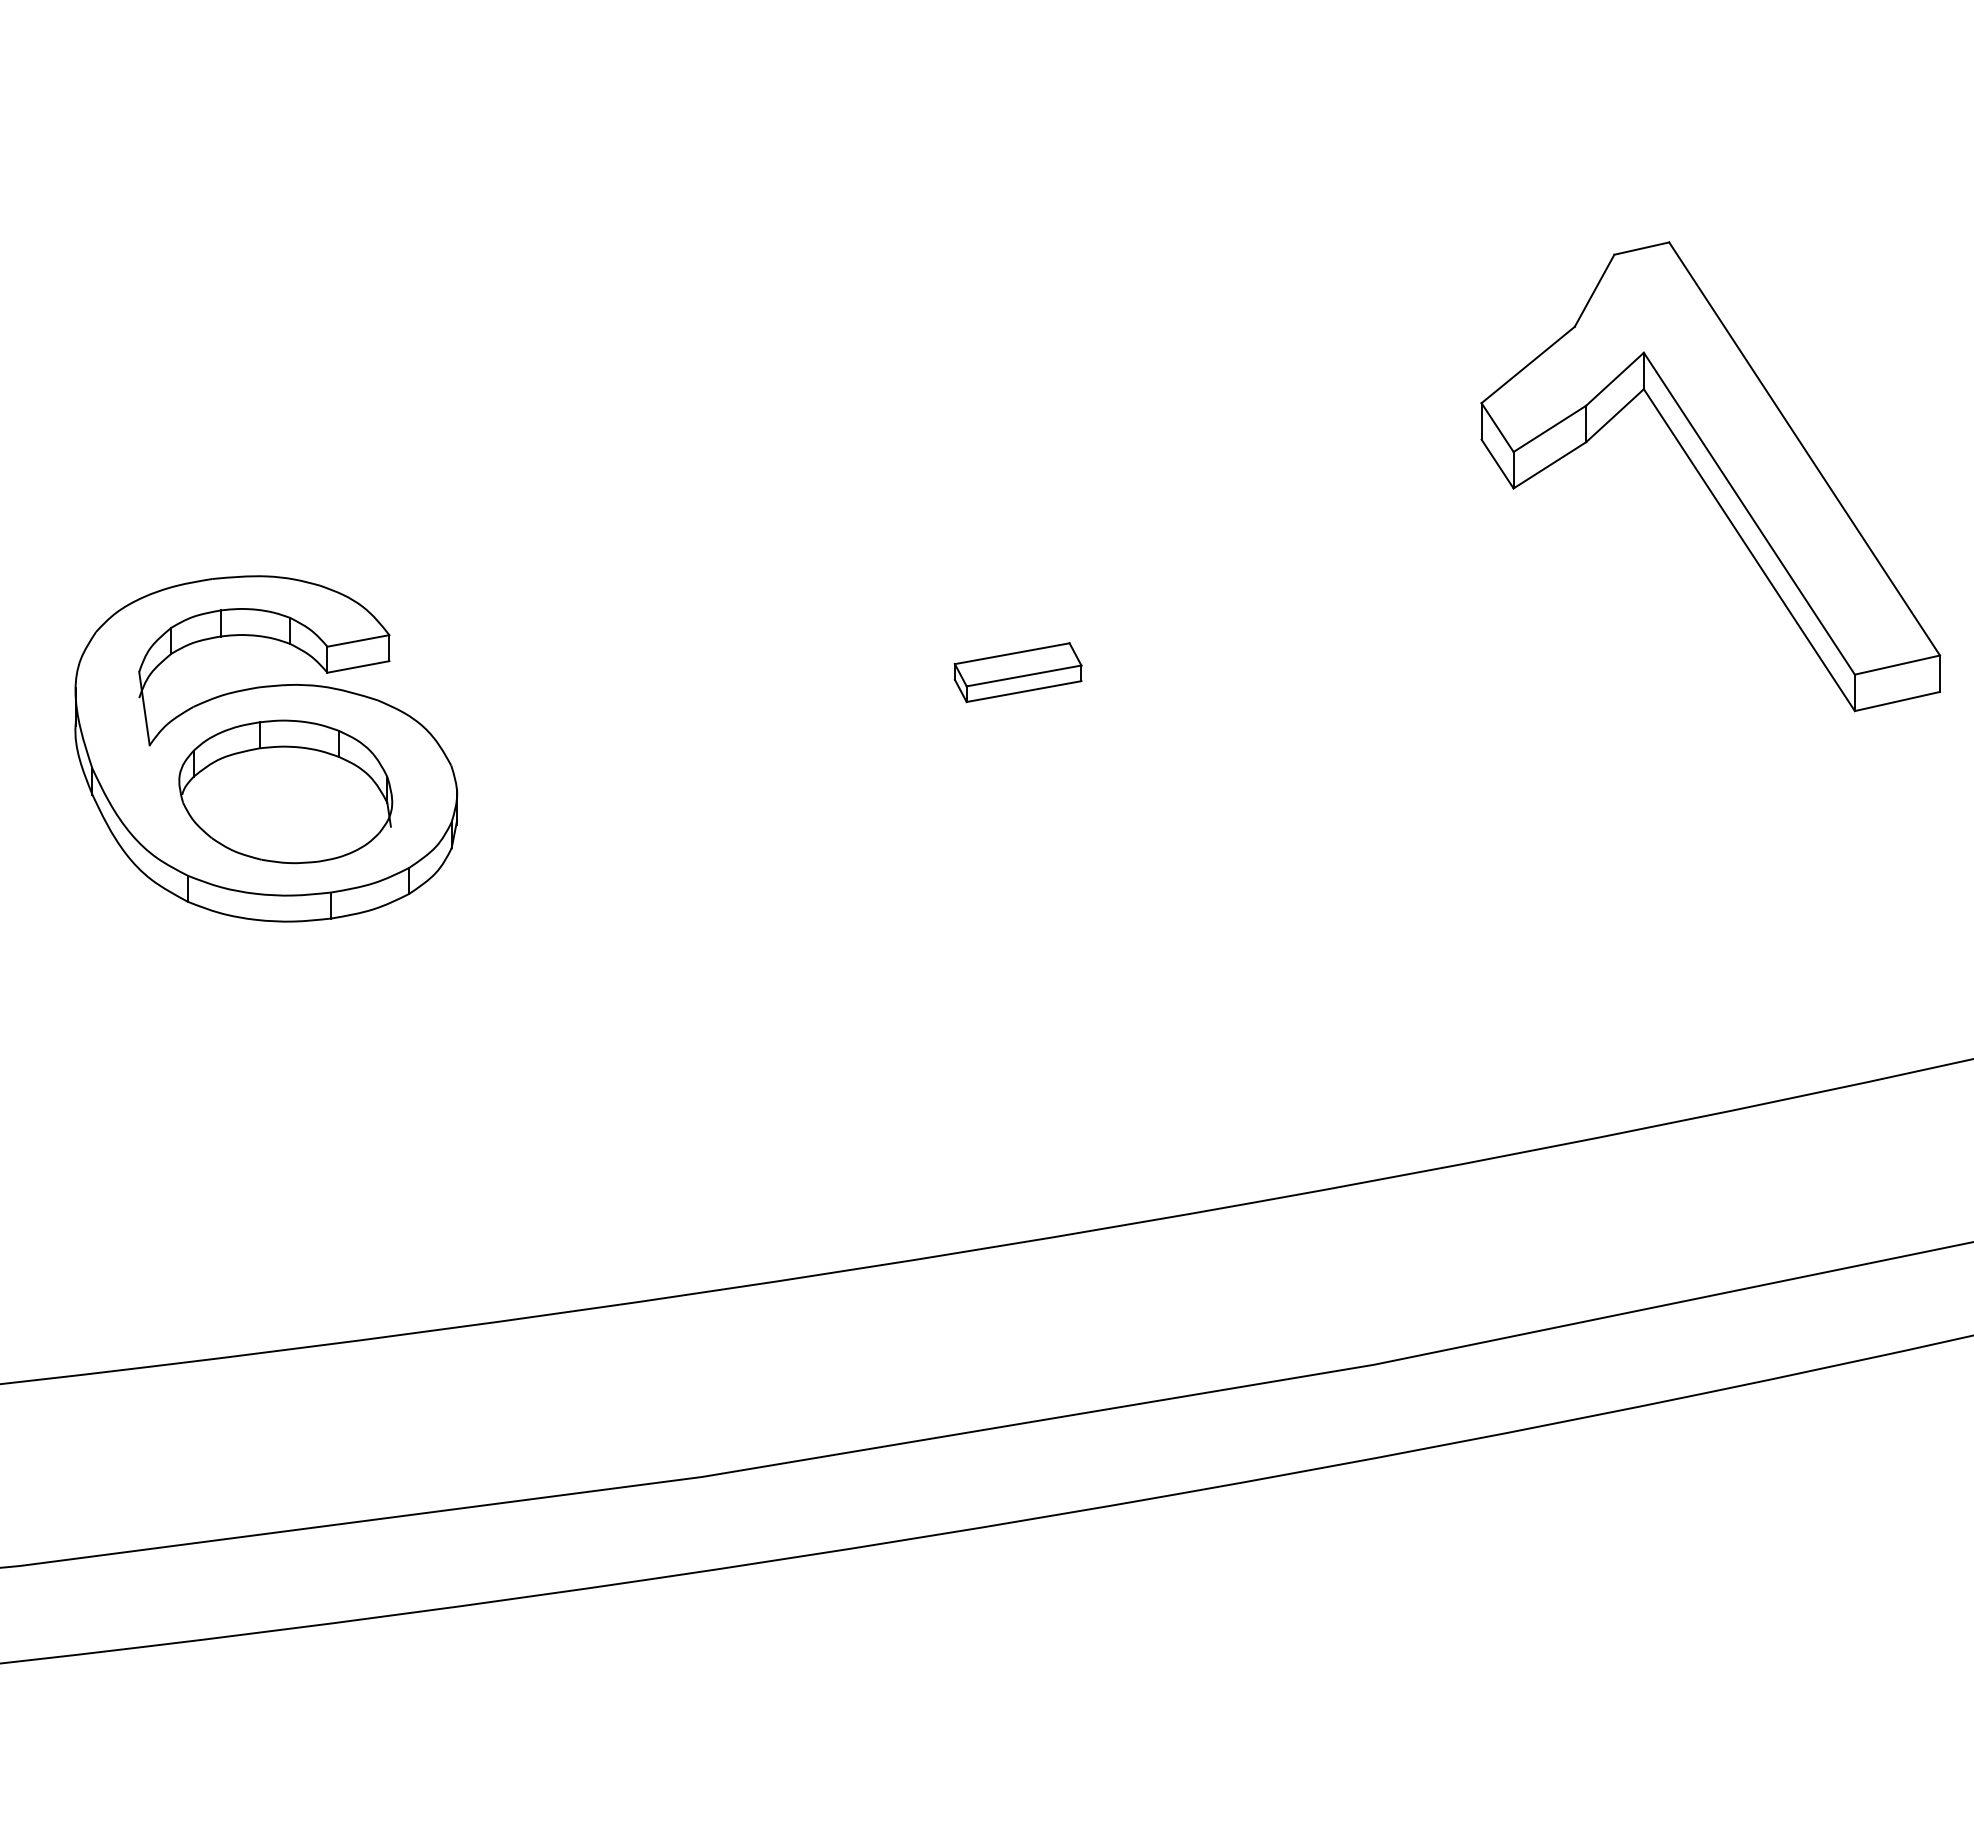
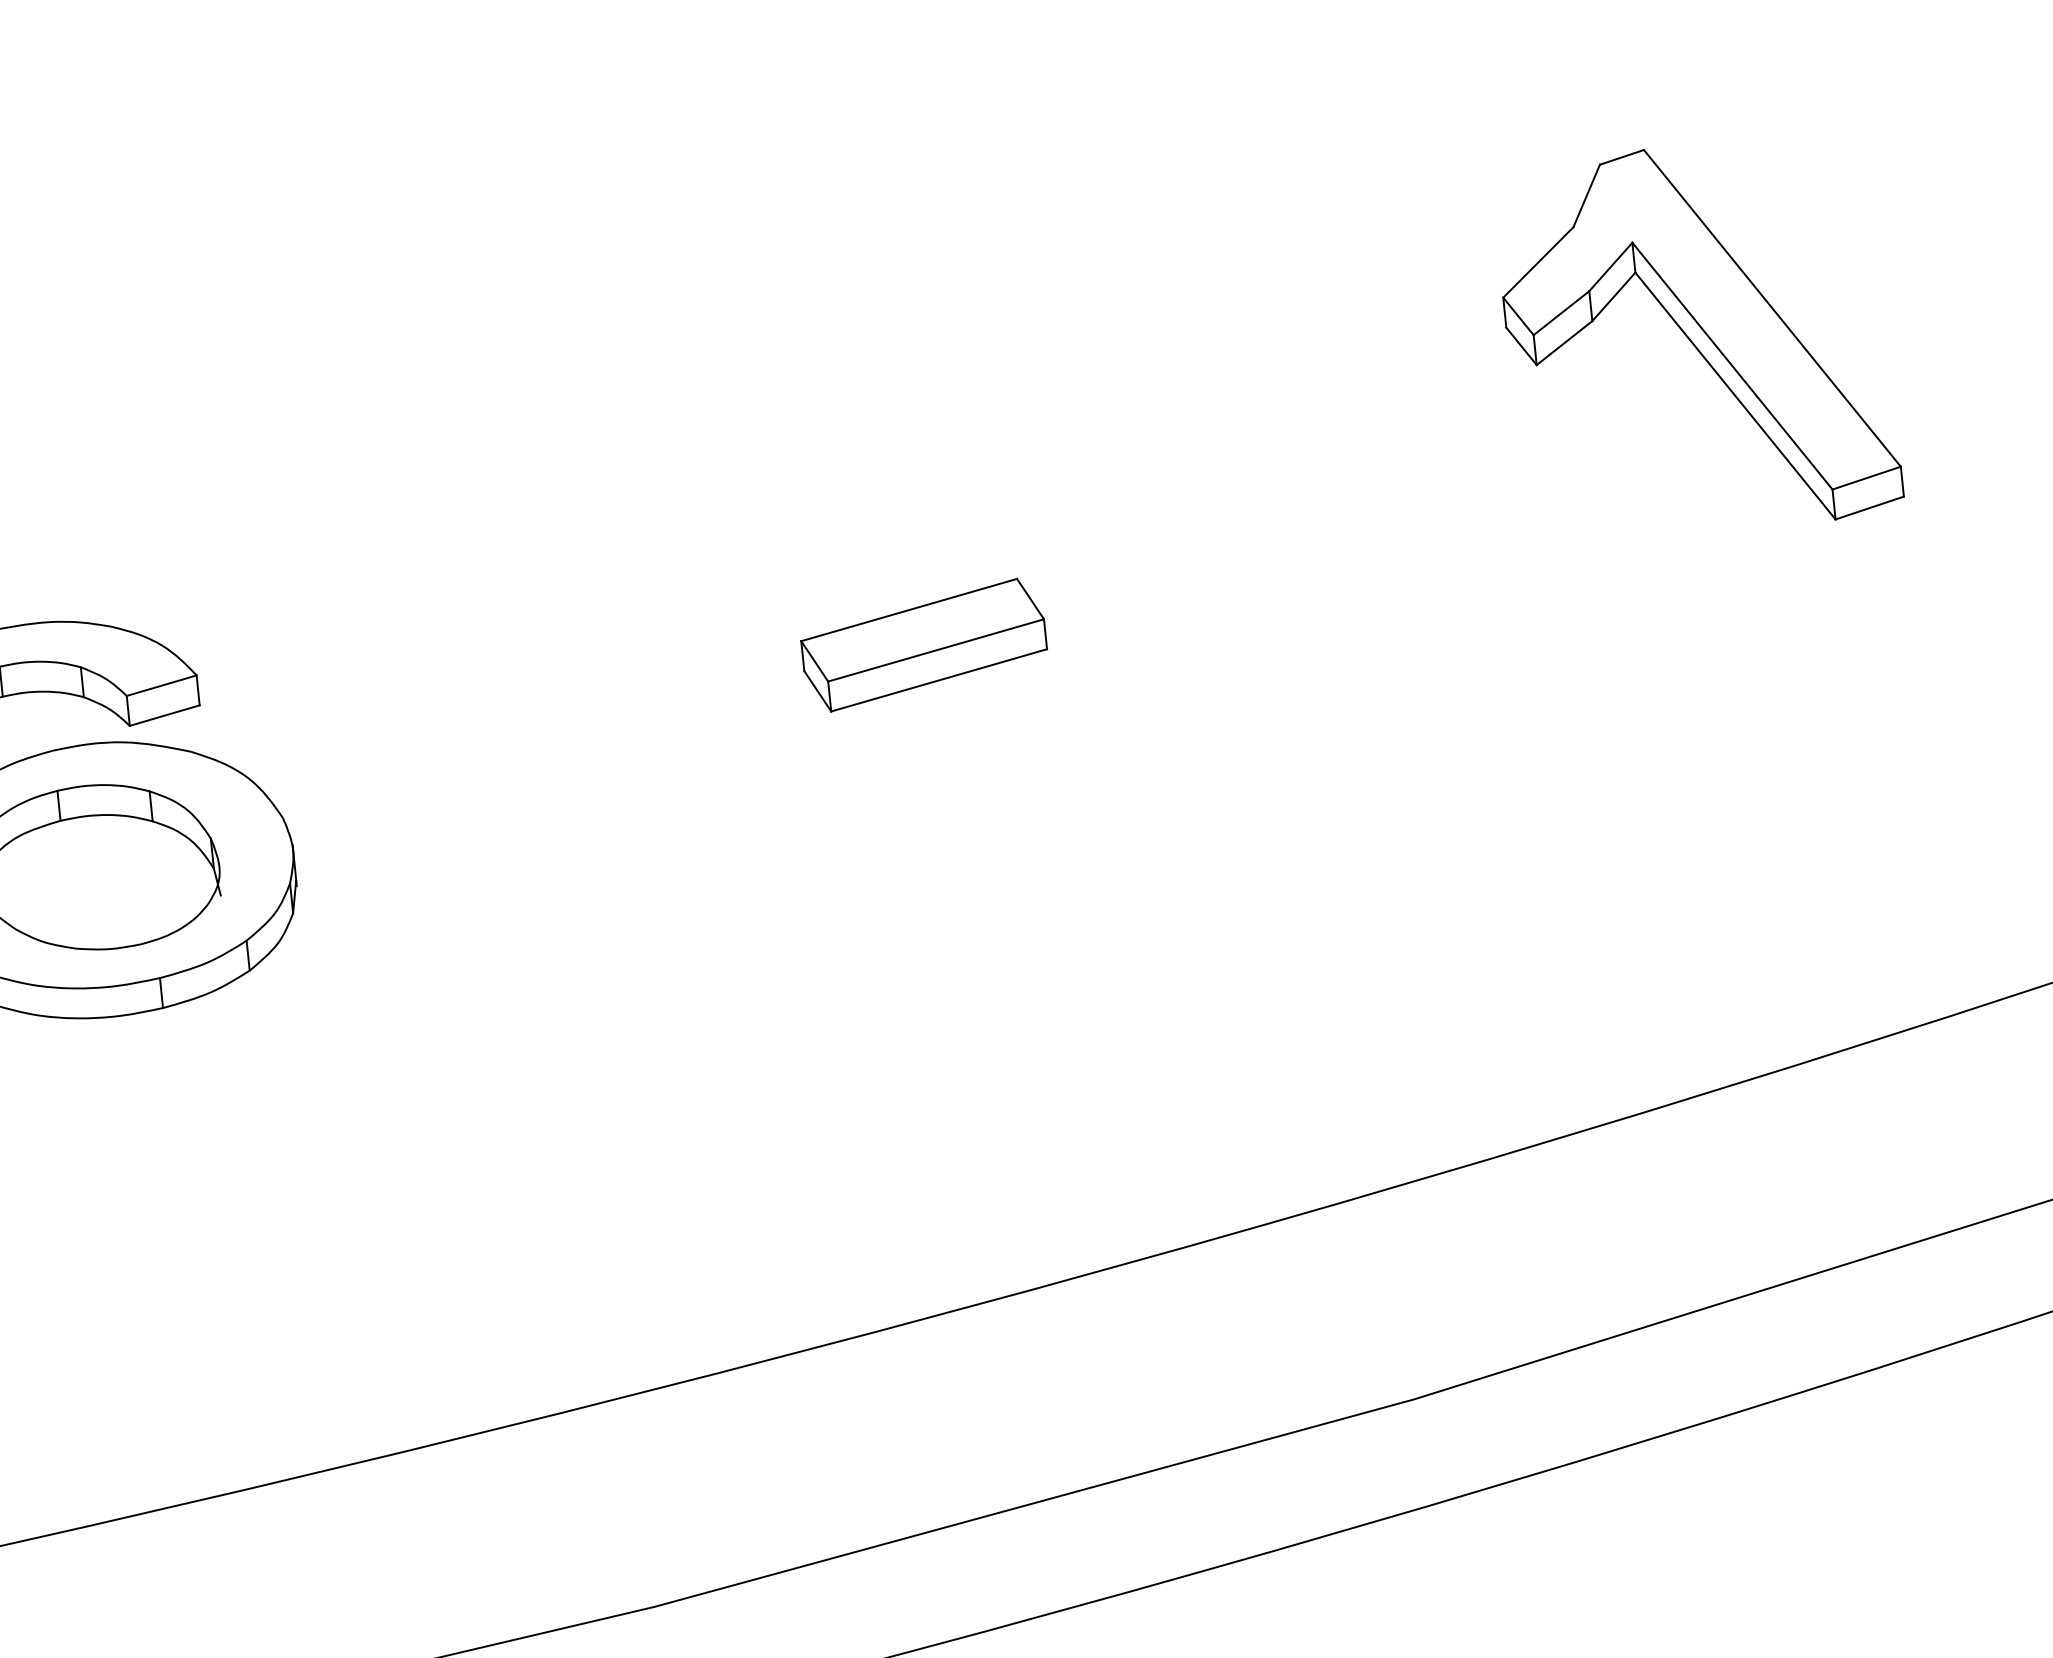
part: (1710, 476) -> (1697, 338), size x0.71
part: (1017, 672) -> (923, 644), size x1.67

